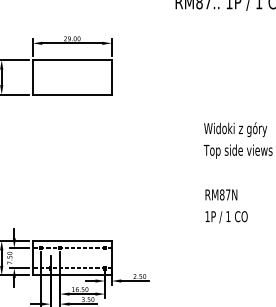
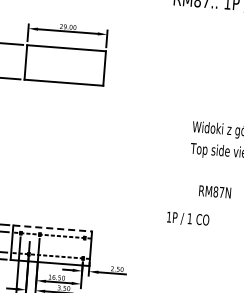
text: (221, 194) -> (215, 191), moved
text: (226, 217) -> (187, 219), moved
line: (72, 240) -> (52, 228), solid -> dashed

